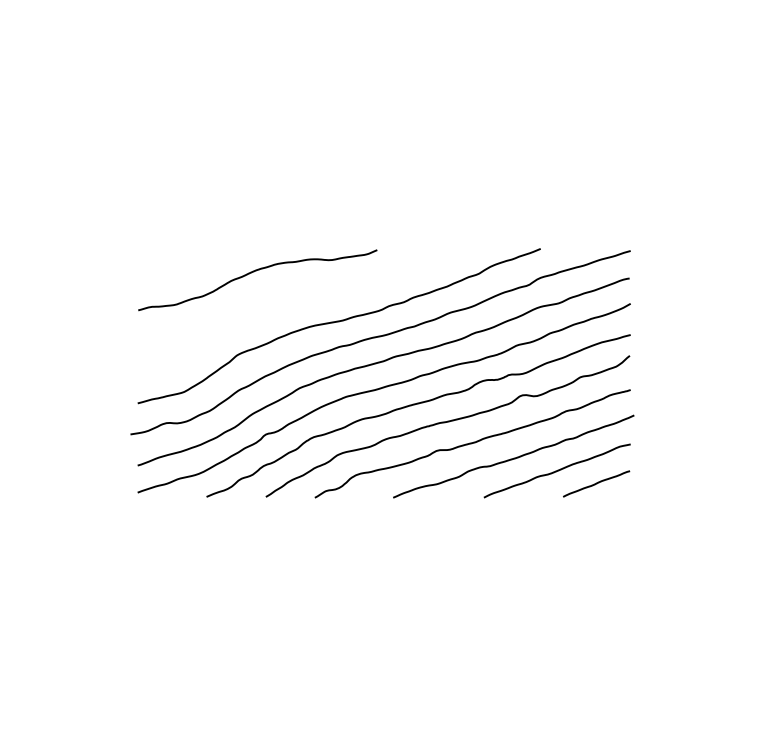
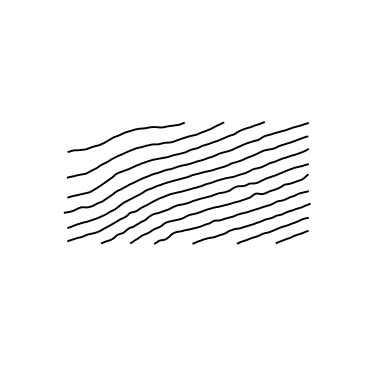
curve: (295, 301) -> (144, 147), added

